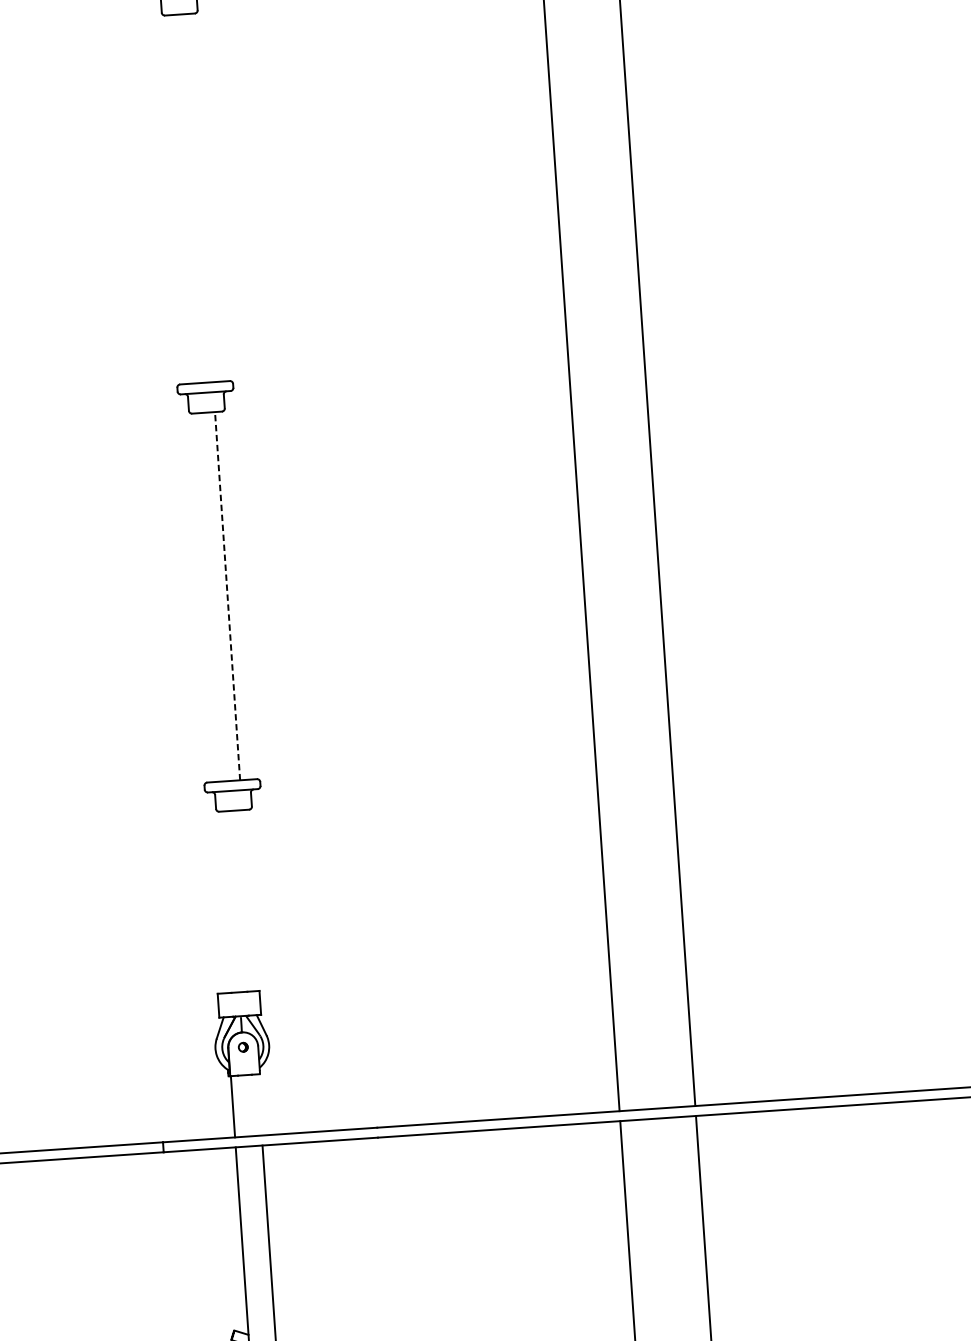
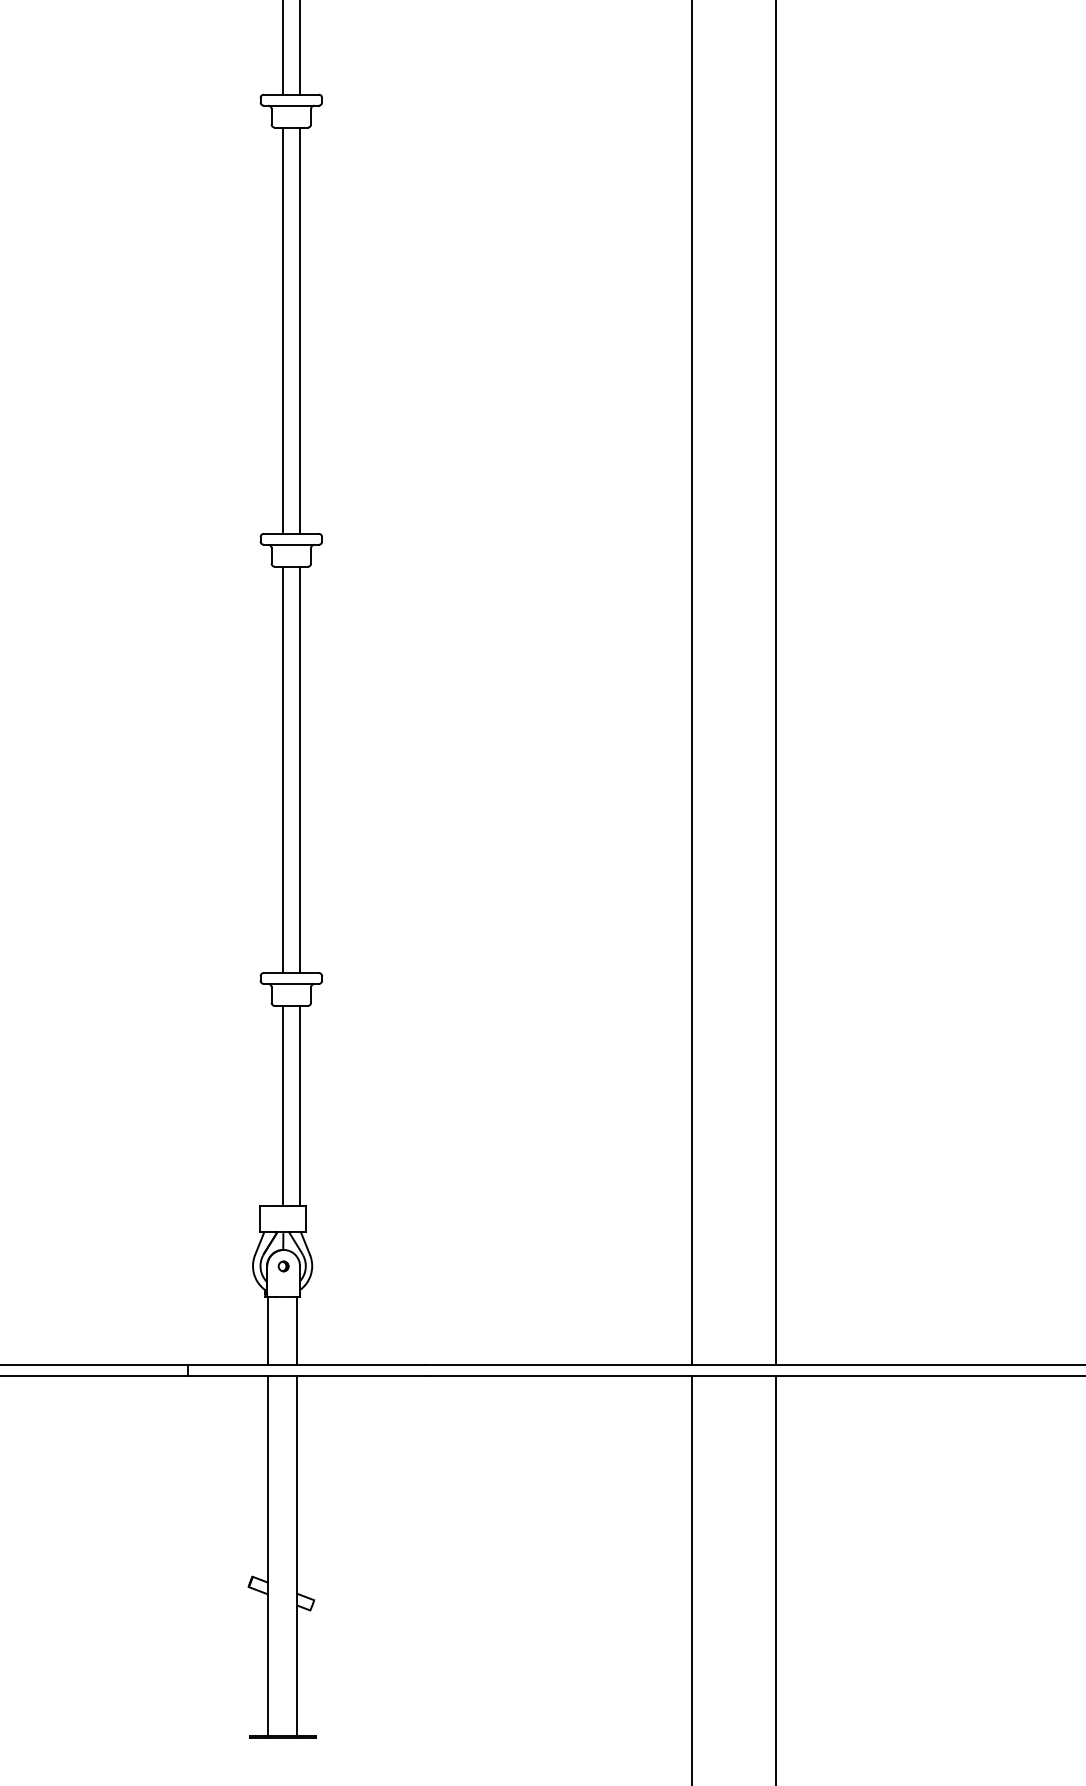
line: (200, 197) -> (300, 330), added
line: (184, 198) -> (282, 330), added
line: (227, 595) -> (300, 769), dashed -> solid
line: (211, 596) -> (282, 769), added
line: (248, 900) -> (300, 1105), added
line: (232, 901) -> (282, 1105), added
line: (259, 1104) -> (297, 1330), added

